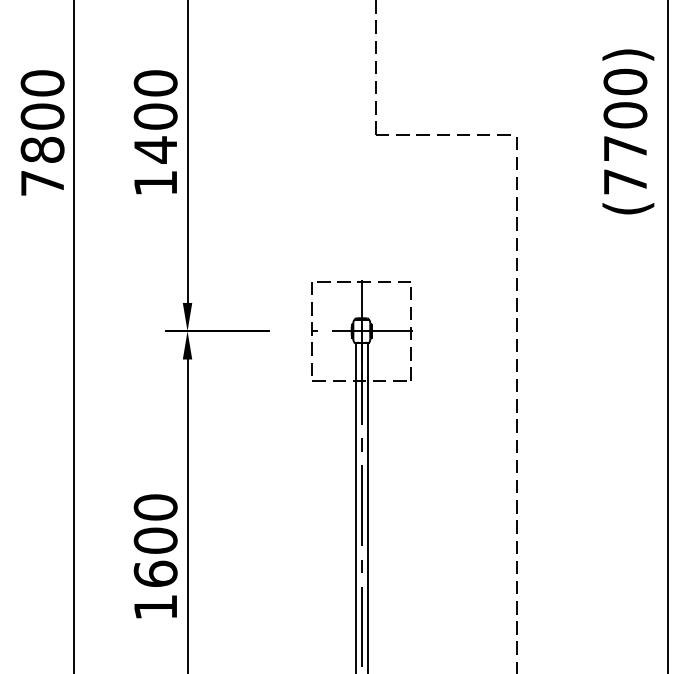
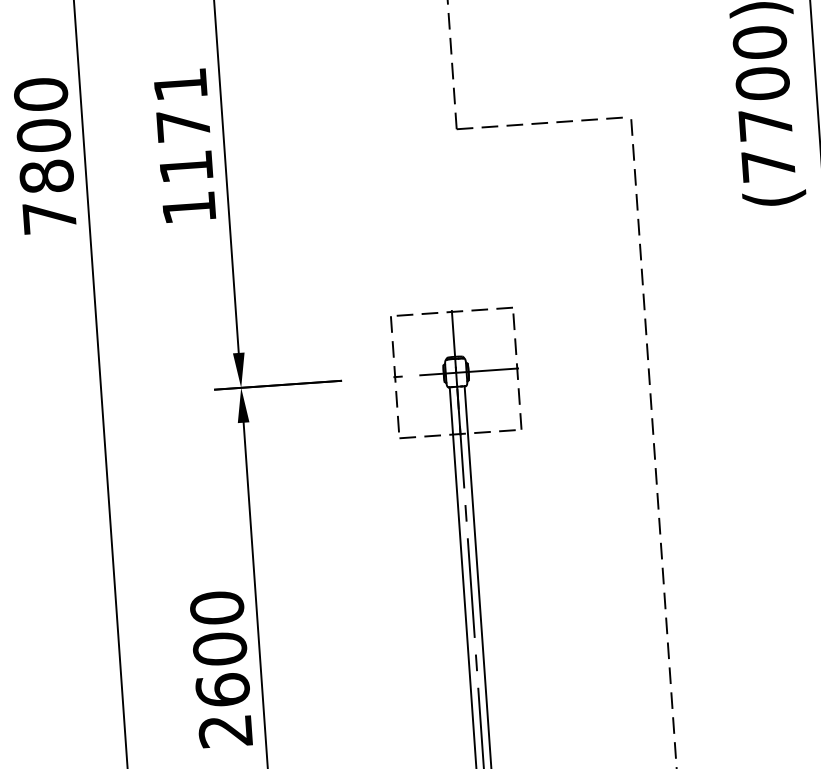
text: (155, 116) -> (183, 125), 1400 -> 1171
text: (154, 607) -> (224, 731), 1600 -> 2600

